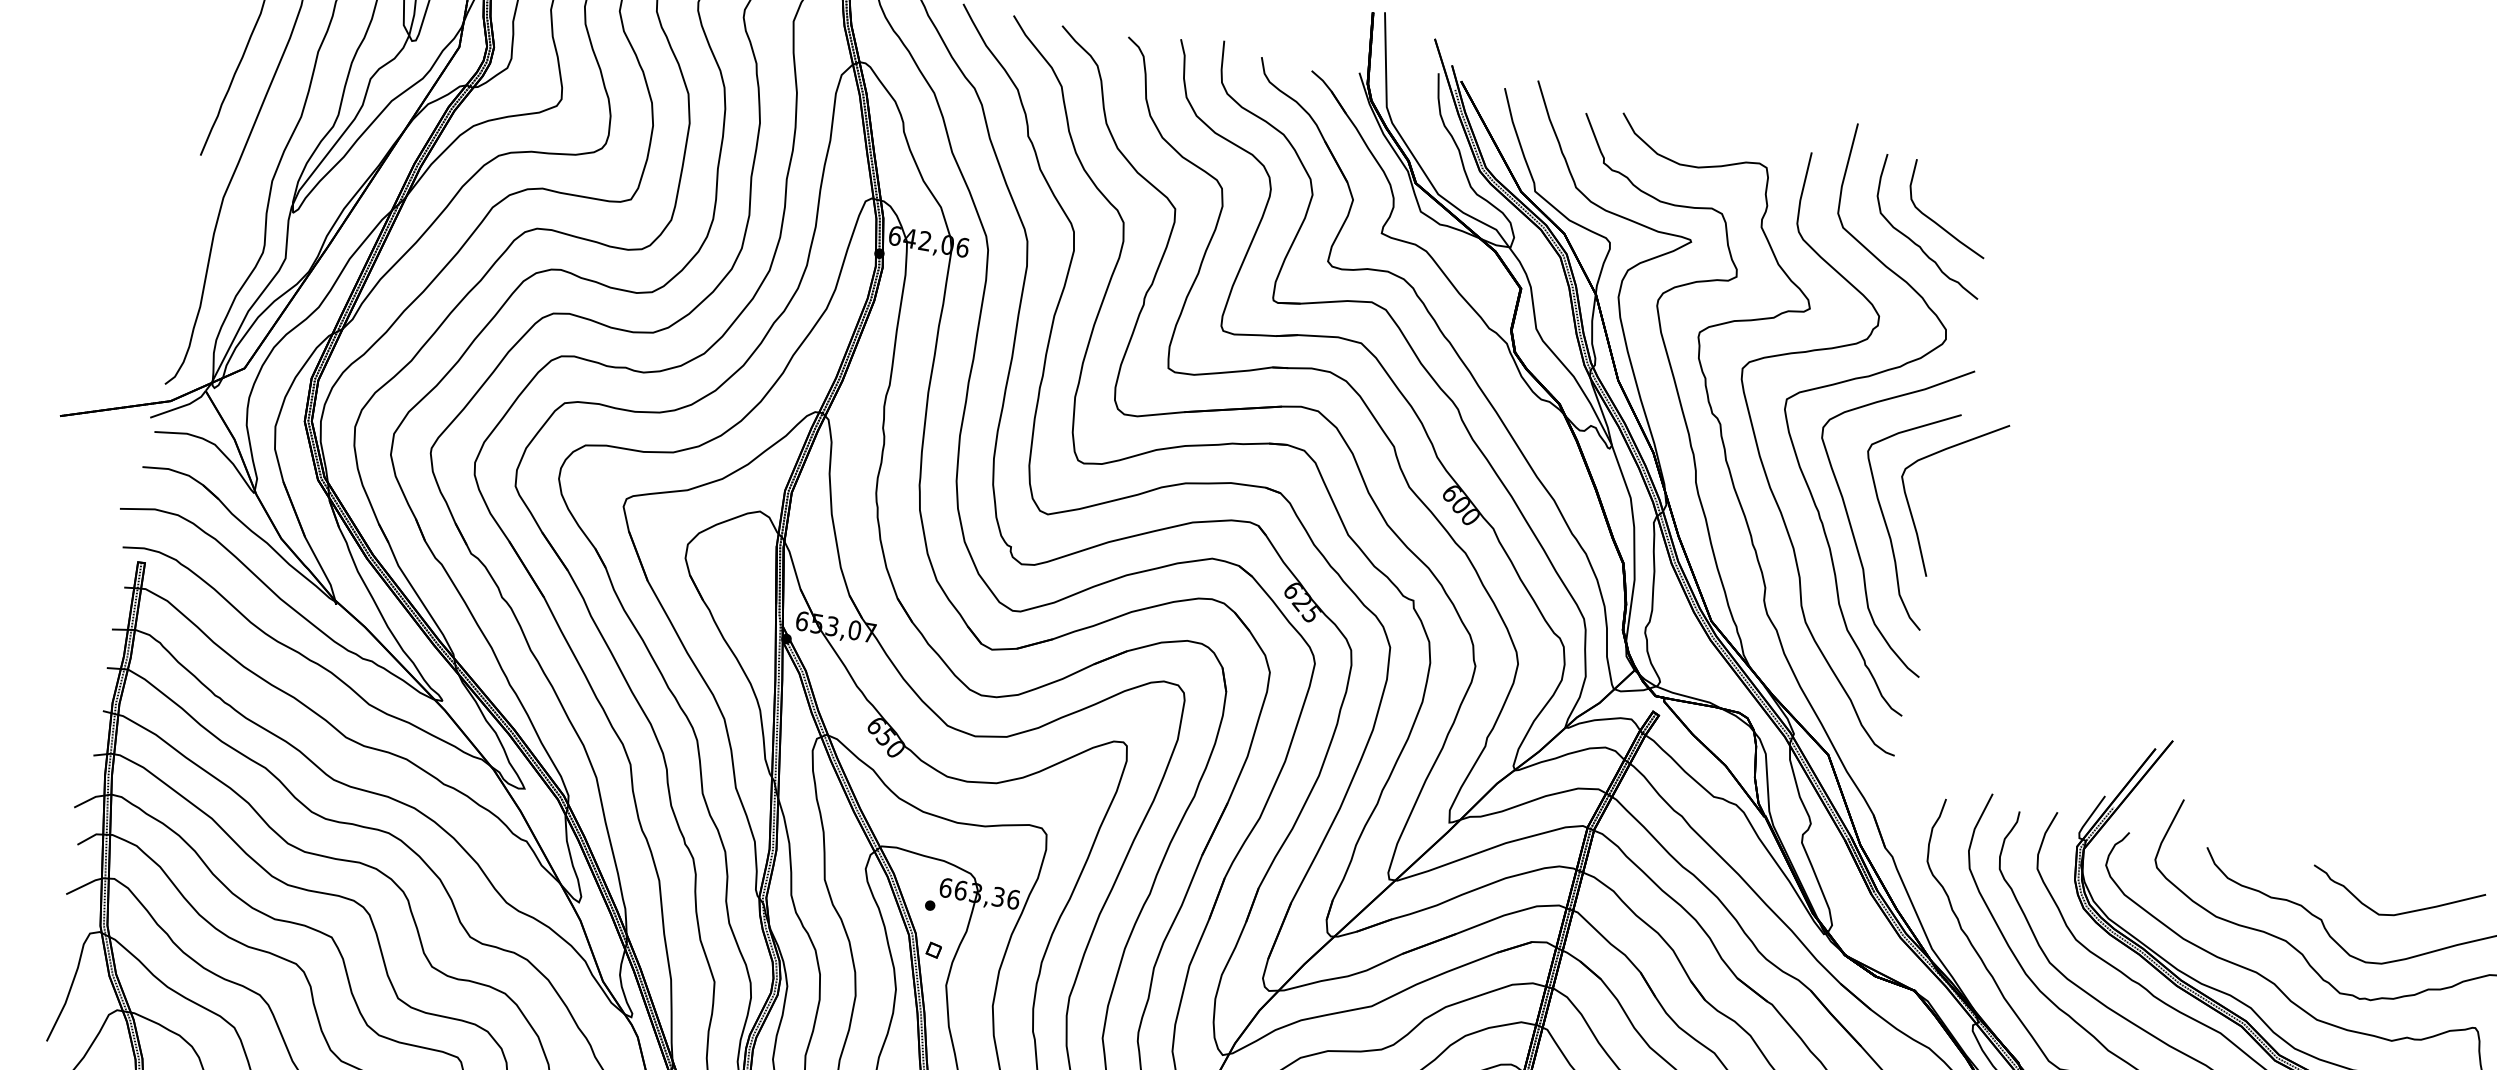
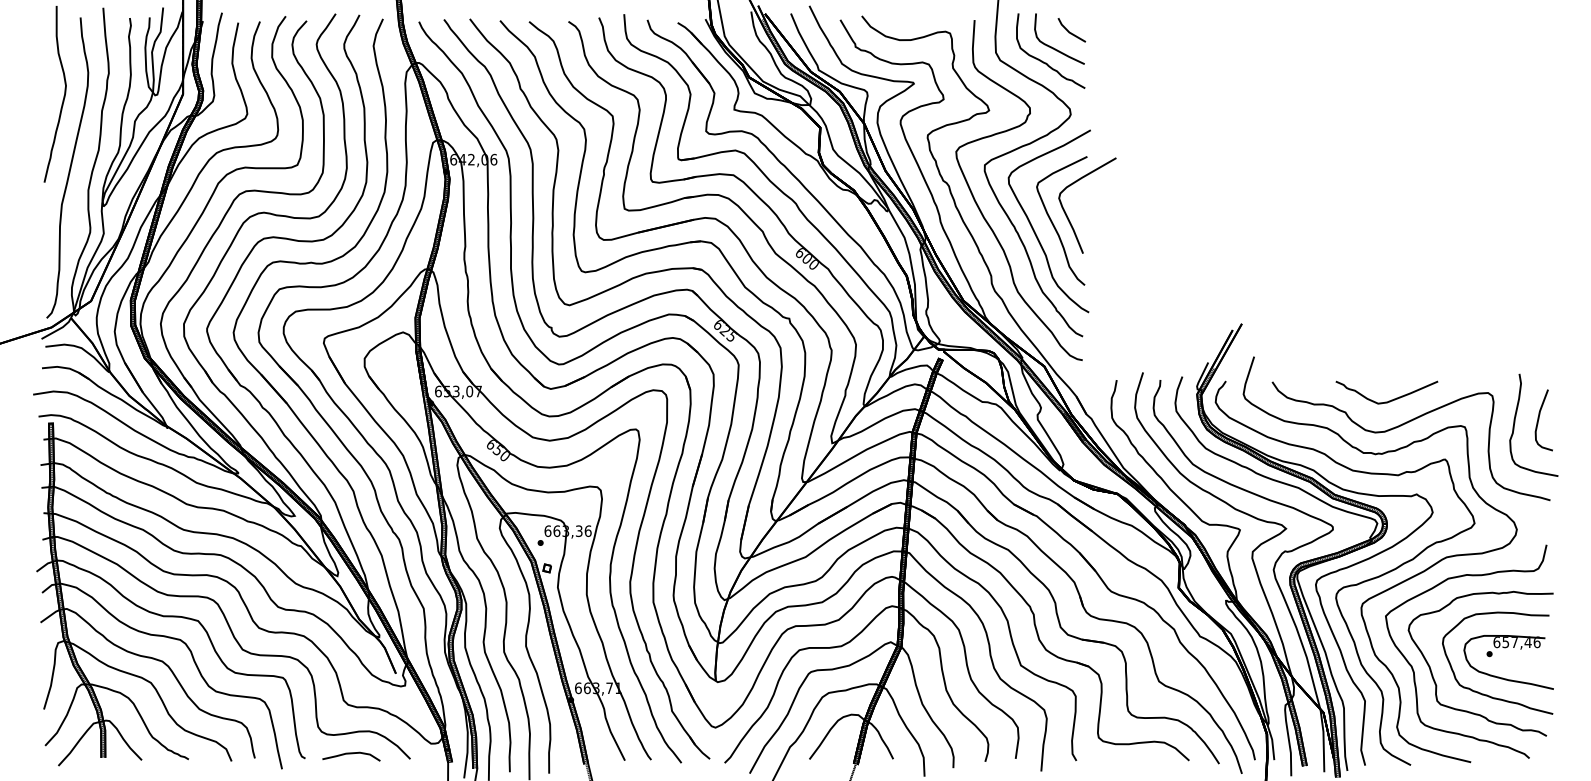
line: (1971, 201) -> (1071, 32), added

